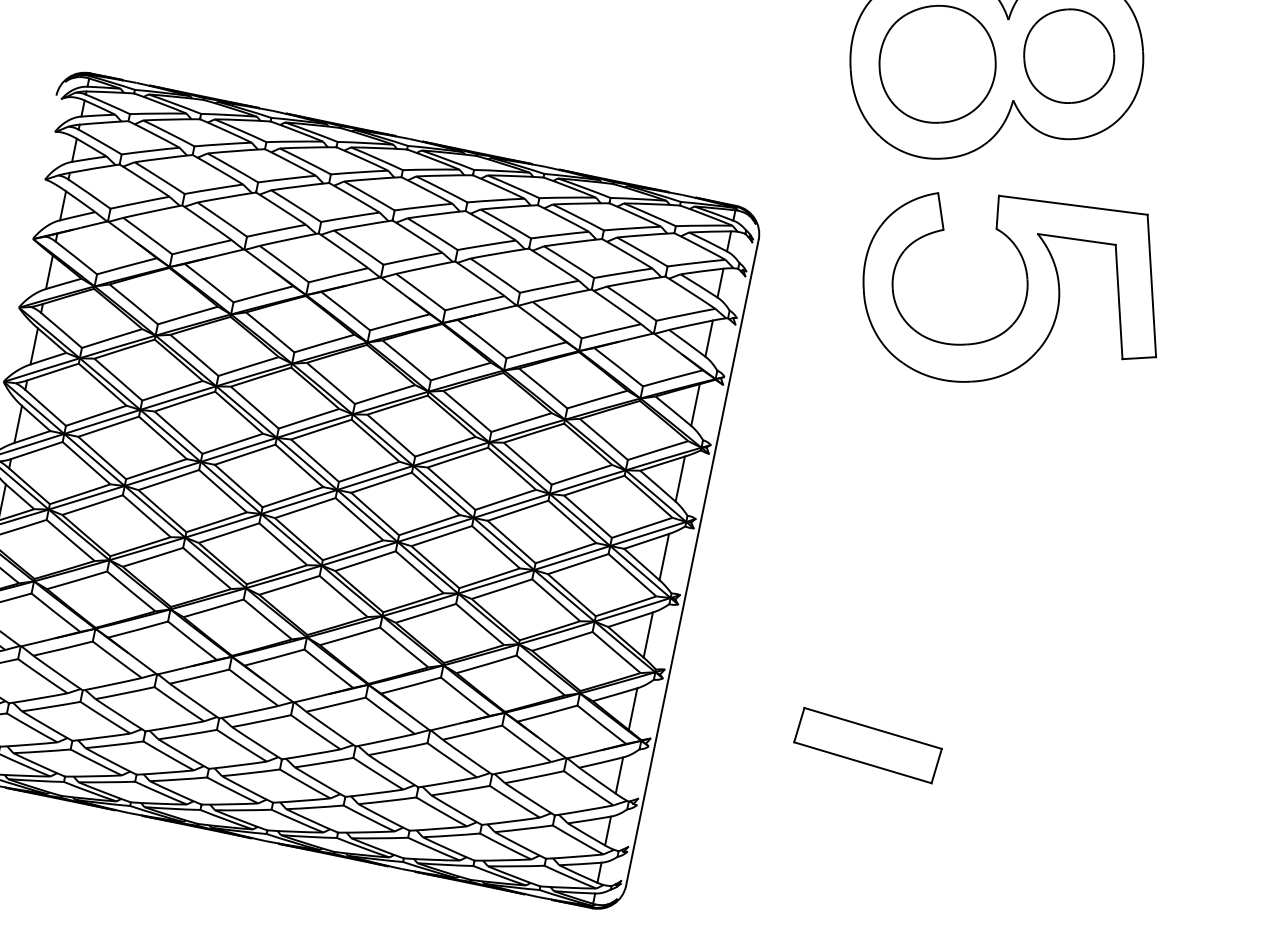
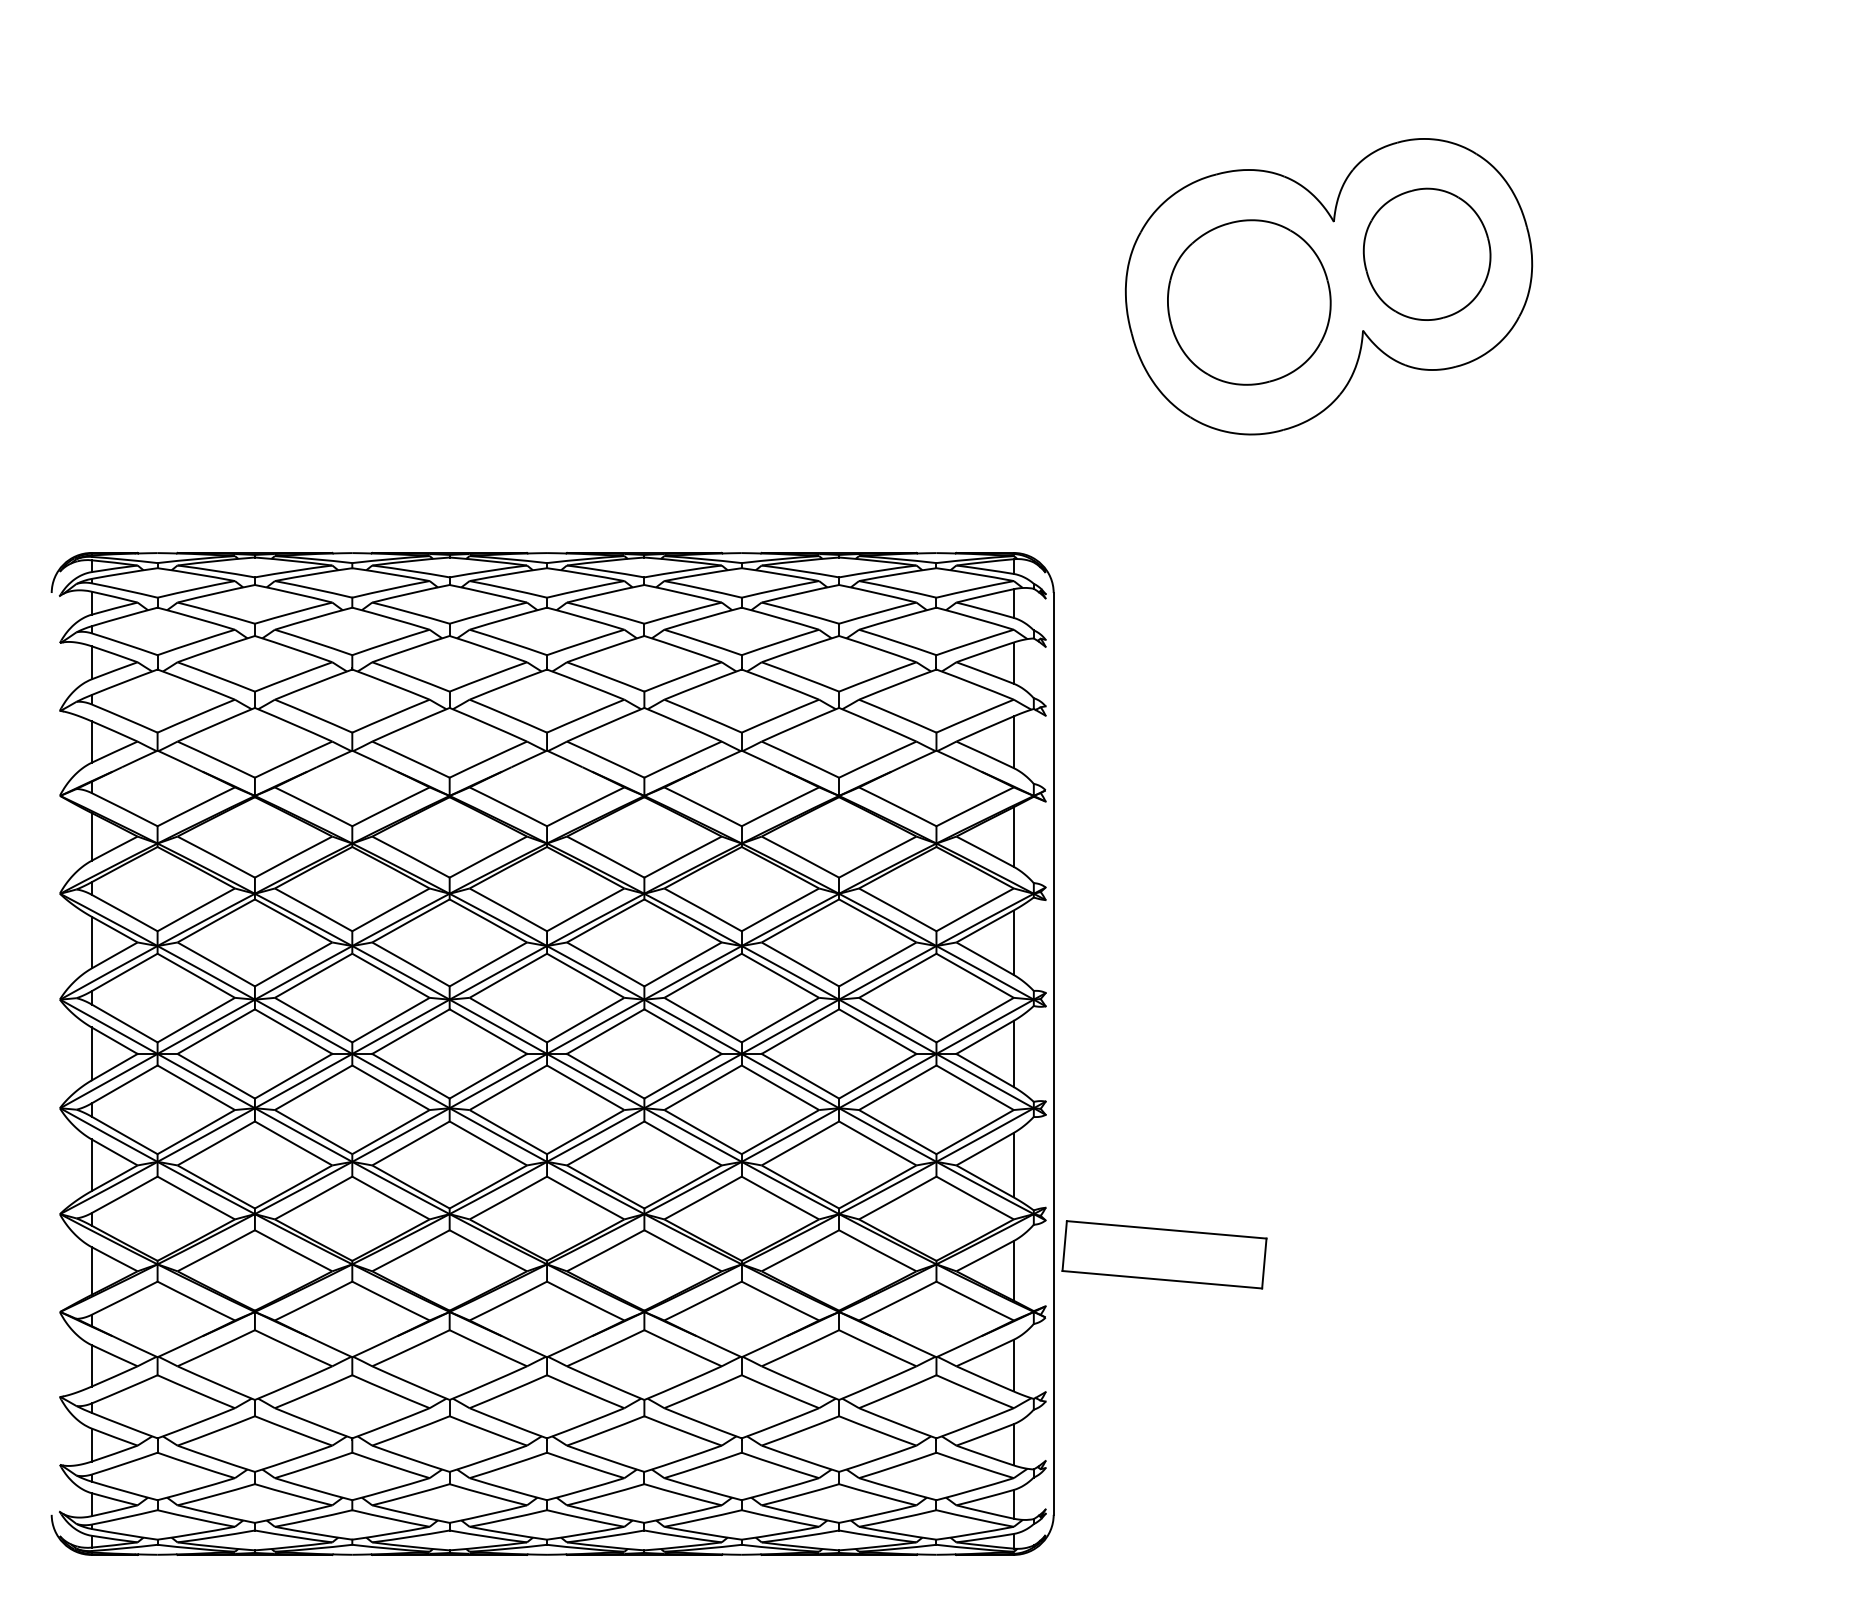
part: (1026, 290) -> (1434, 587), removed
part: (868, 745) -> (1164, 1254), moved

